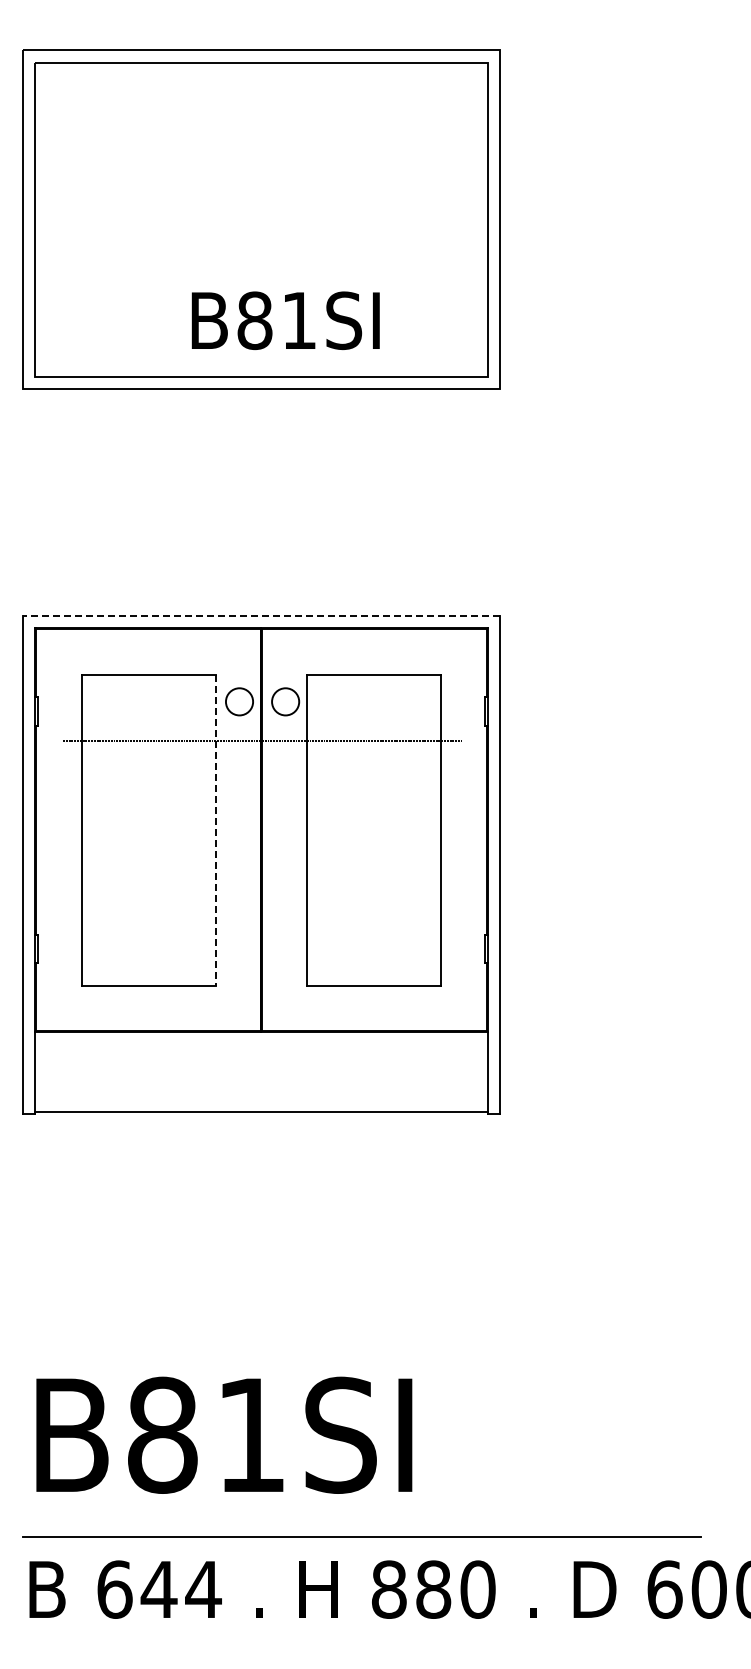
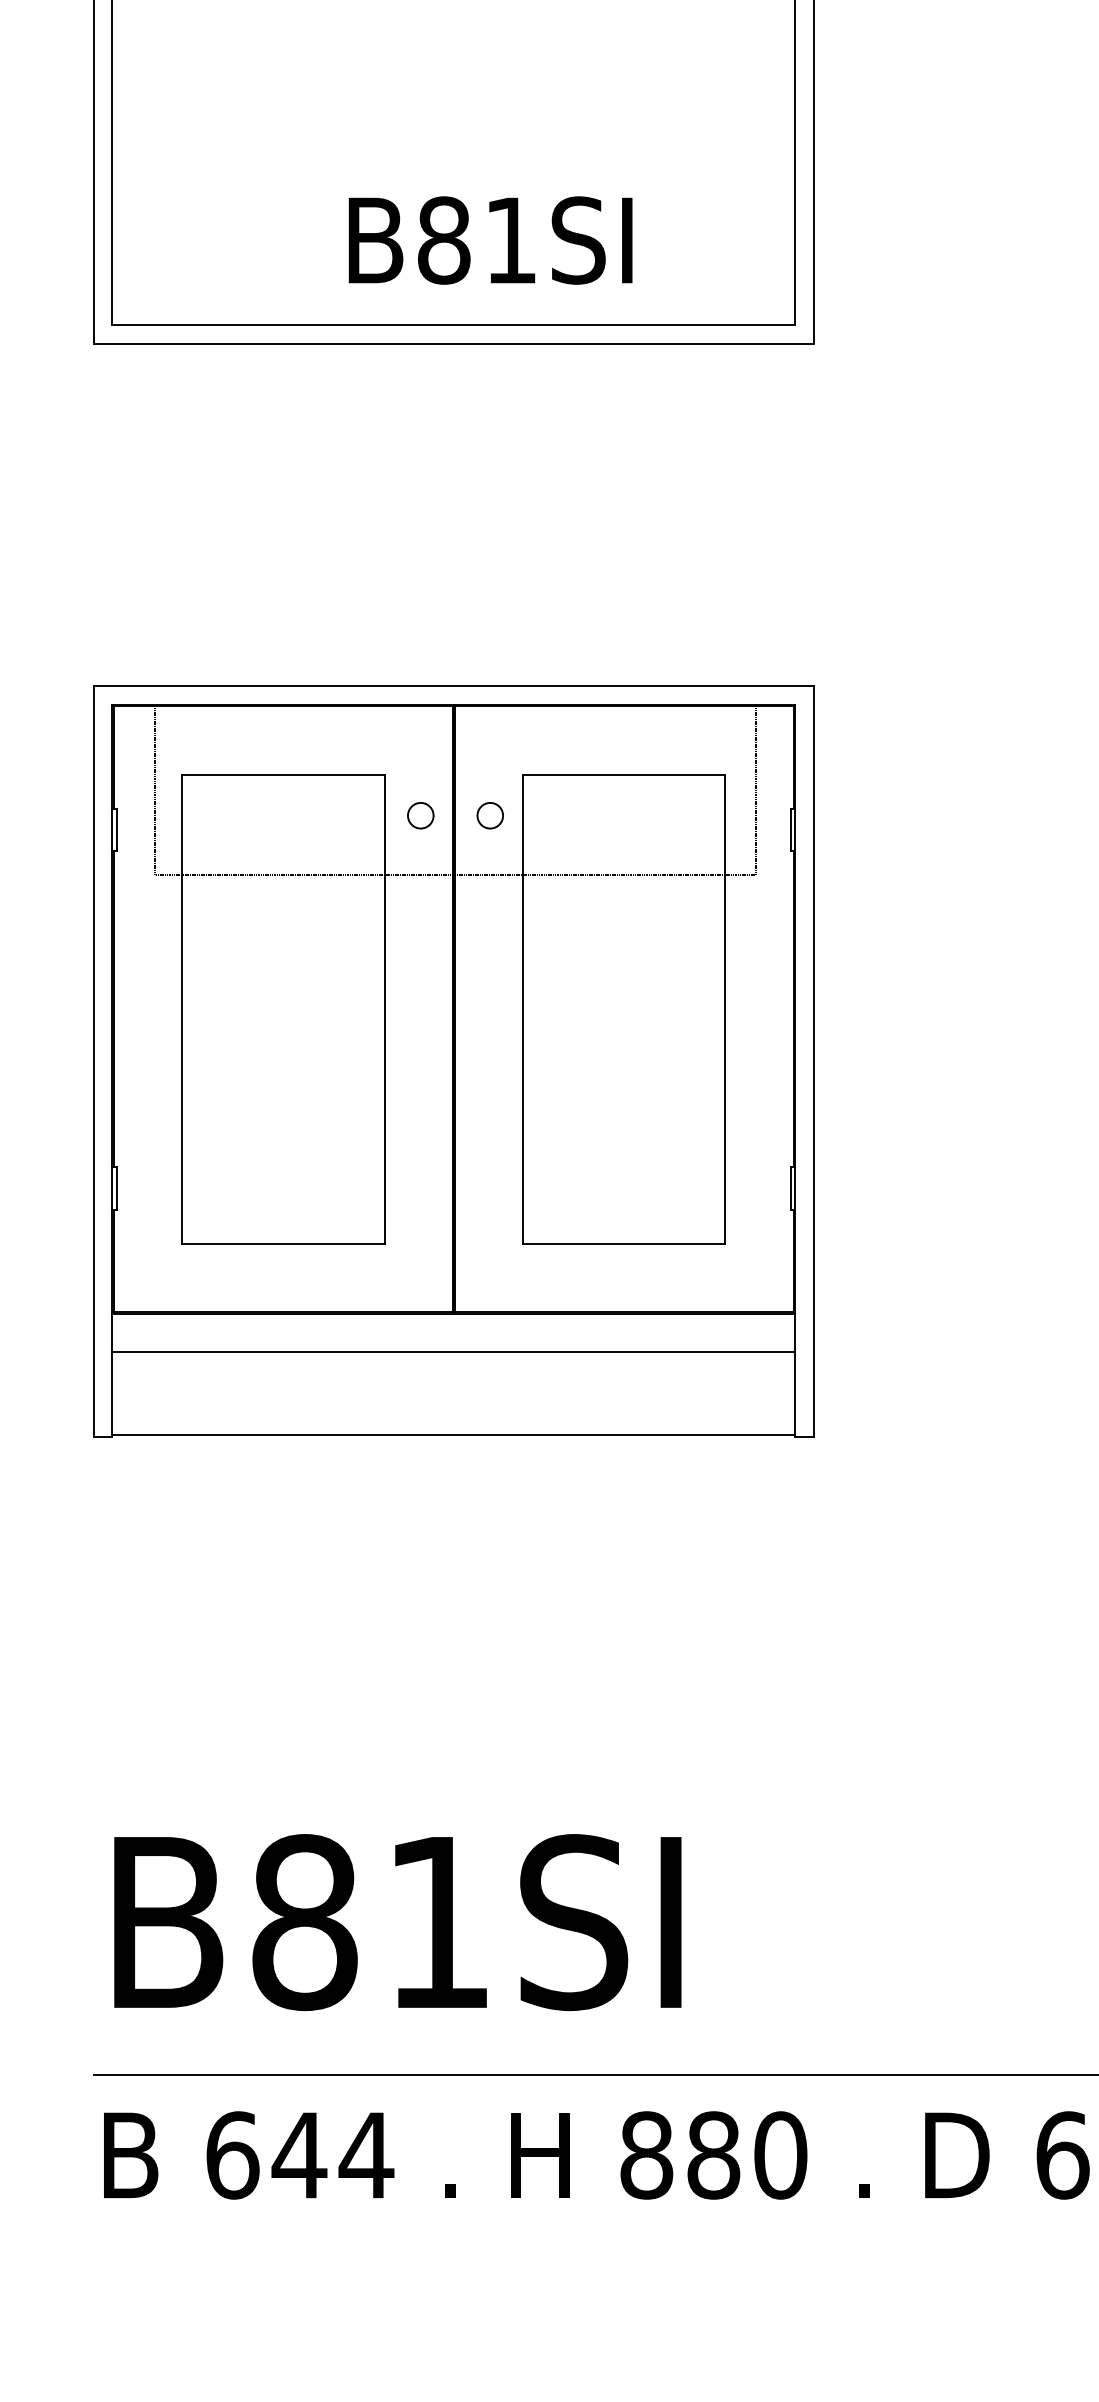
line: (261, 615) -> (453, 685), dashed -> solid
line: (63, 684) -> (155, 789), added
line: (461, 684) -> (755, 789), added
circle: (239, 701) -> (420, 815), size x0.62
circle: (285, 701) -> (490, 815), size x0.62
line: (215, 830) -> (384, 1009), dashed -> solid
line: (261, 1057) -> (453, 1352), added

